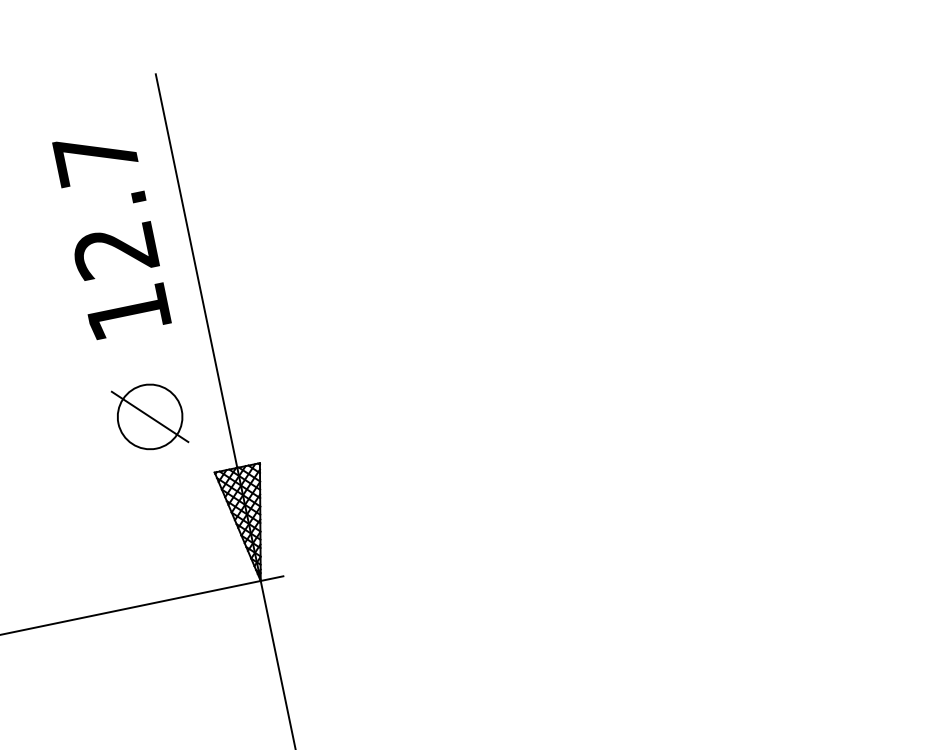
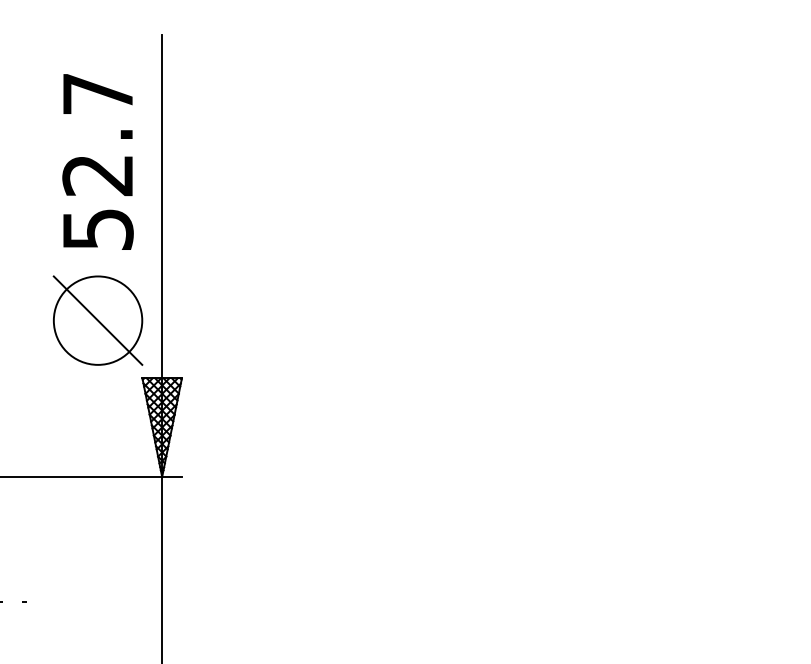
text: (129, 312) -> (98, 229), 12.7 -> 52.7
part: (149, 416) -> (97, 320), size x1.6

